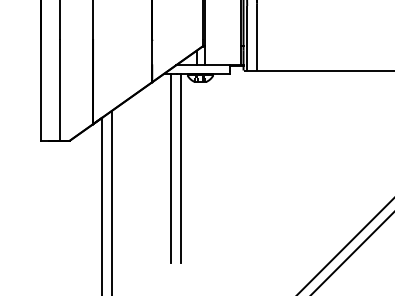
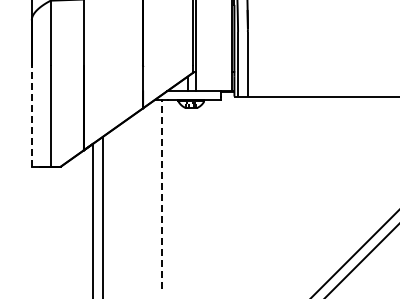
line: (40, 89) -> (31, 115), solid -> dashed
line: (170, 167) -> (161, 193), solid -> dashed
line: (180, 168) -> (171, 194), removed

